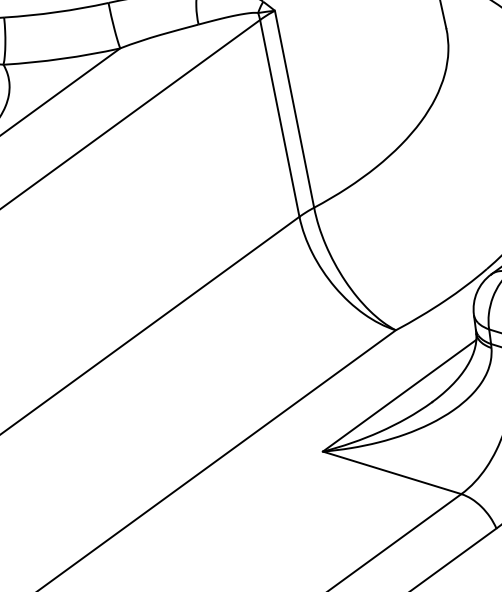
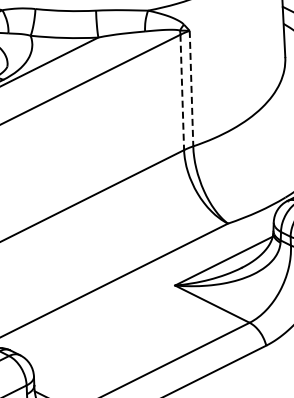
line: (294, 109) -> (191, 88), solid -> dashed
line: (280, 118) -> (182, 92), solid -> dashed

